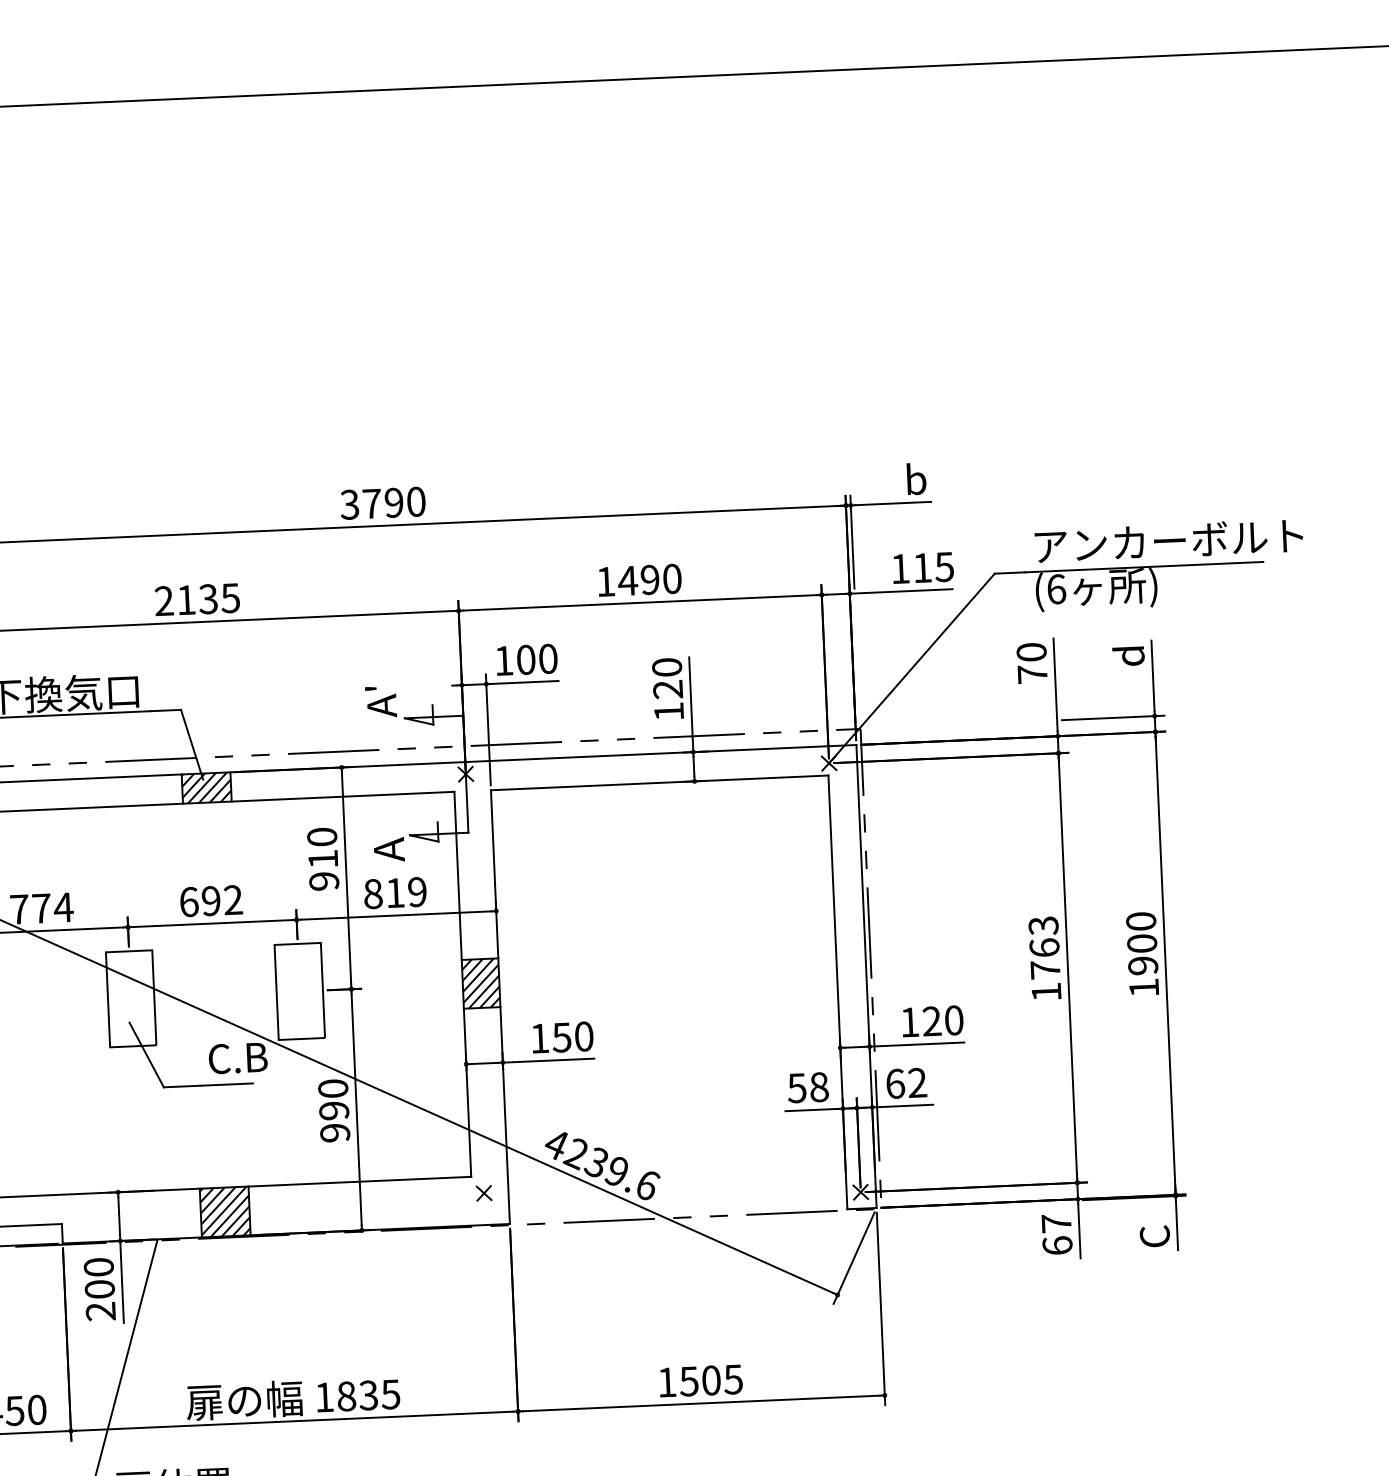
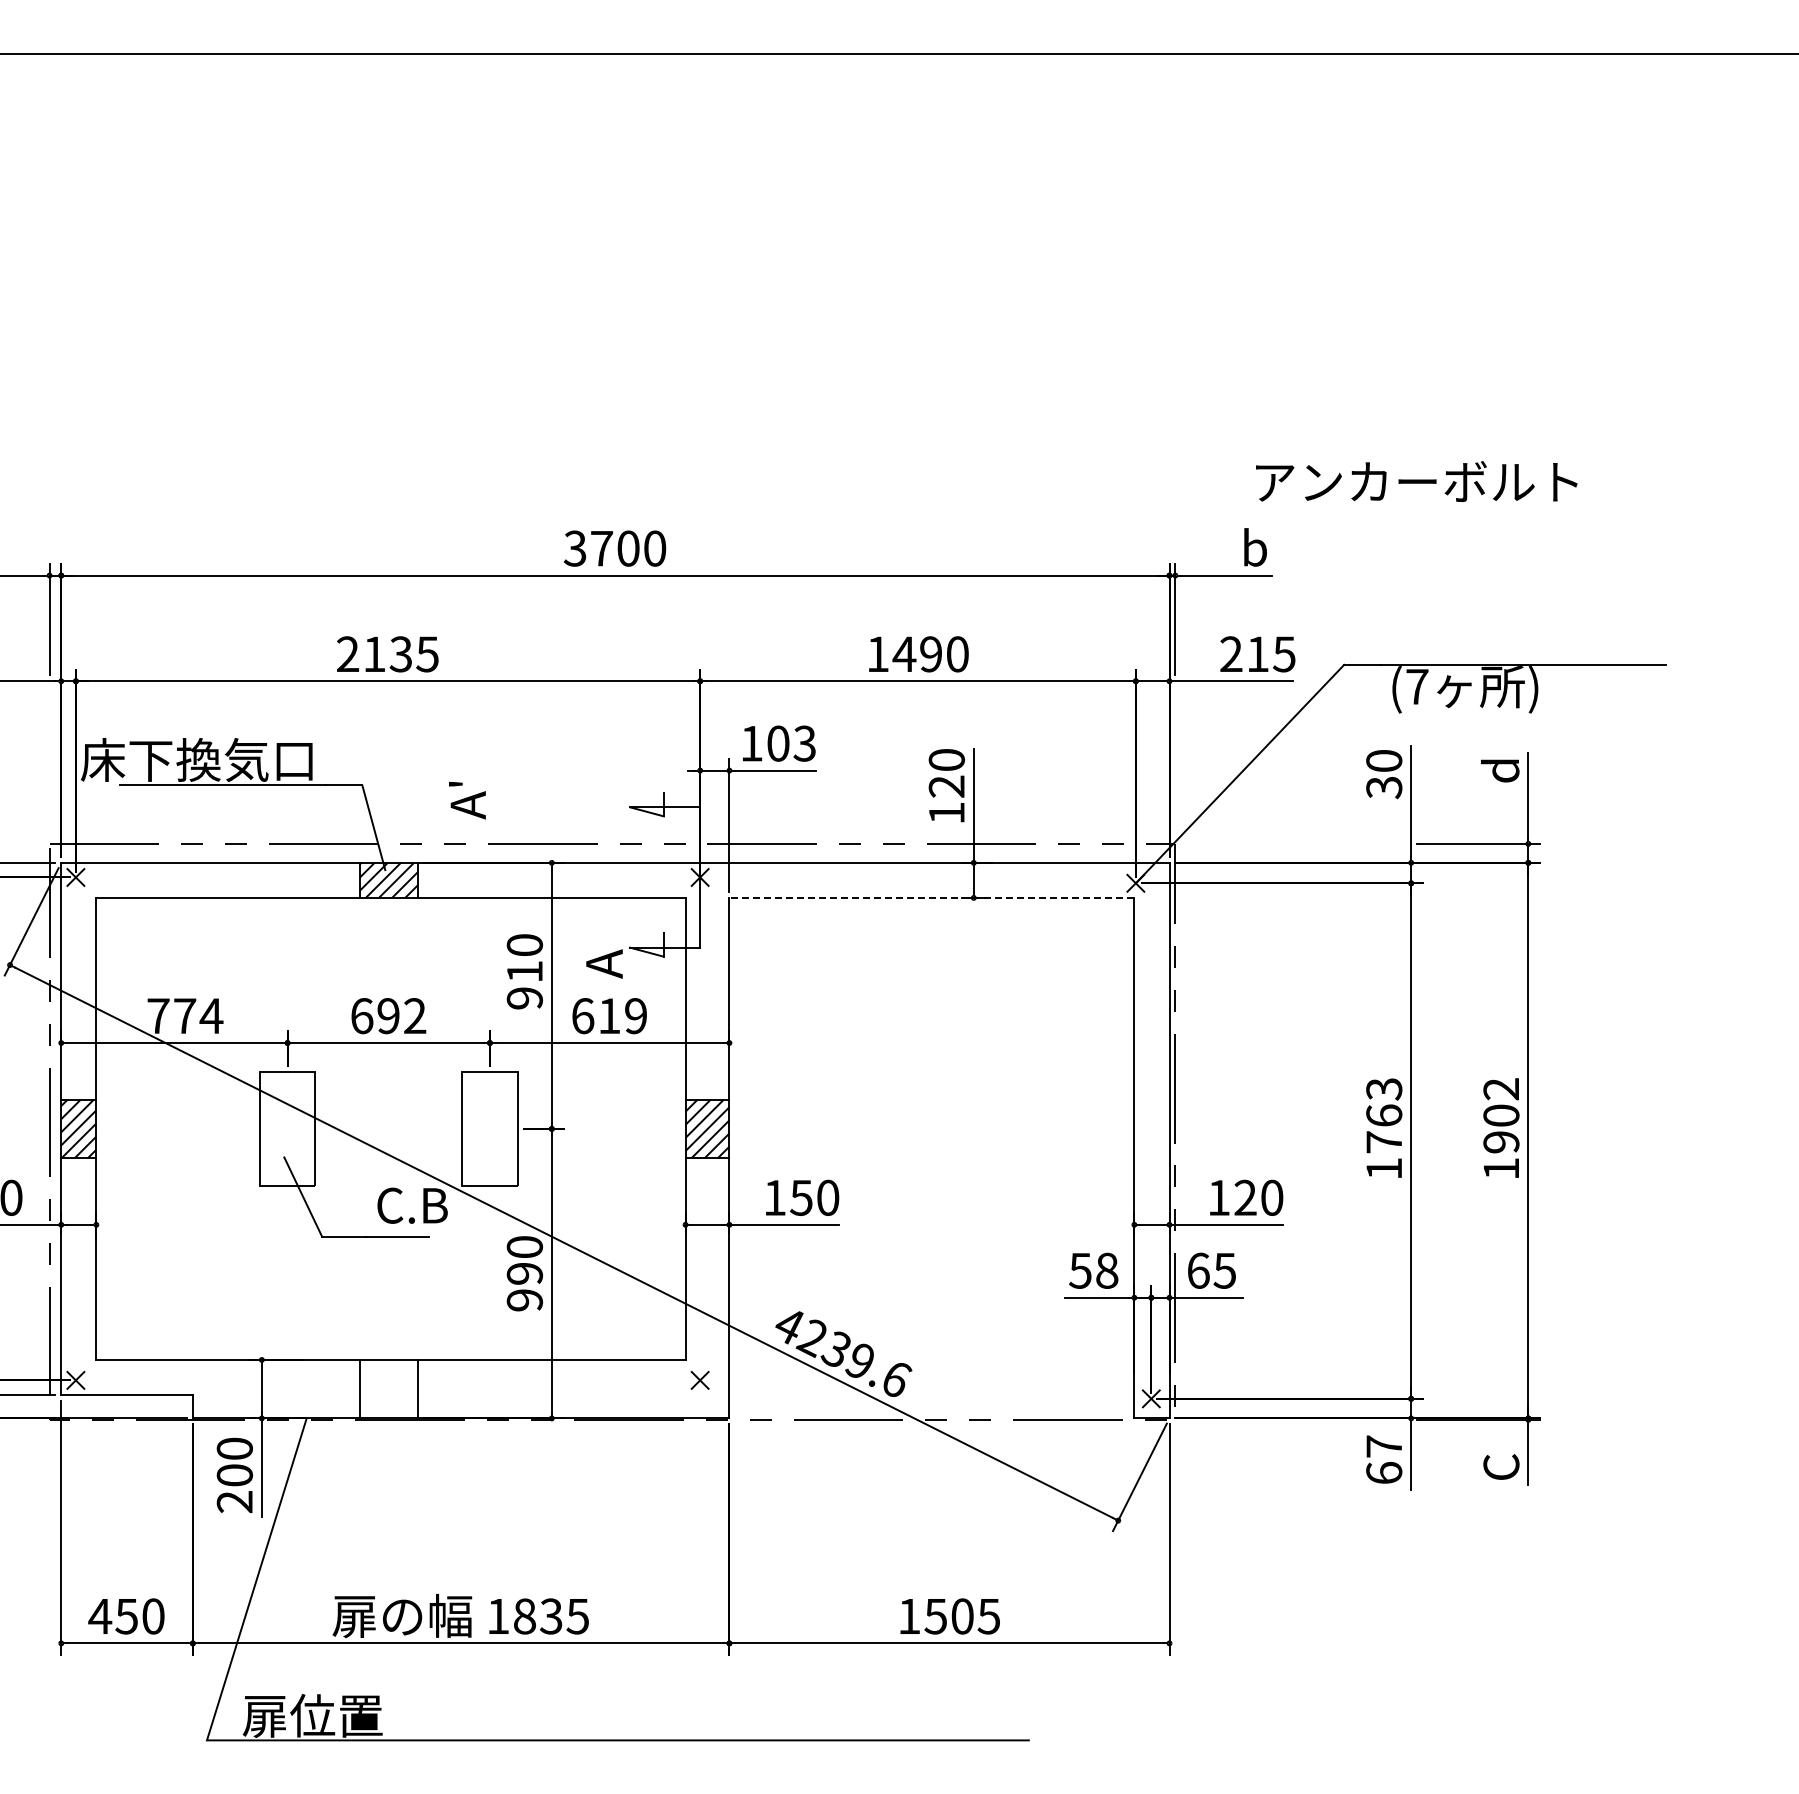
text: (394, 502) -> (628, 548), 3790 -> 3700
text: (1168, 540) -> (1416, 481), moved
text: (900, 568) -> (1231, 653), 115 -> 215
text: (1056, 589) -> (1417, 686), (6 -> (7
text: (547, 658) -> (804, 743), 100 -> 103
text: (1032, 674) -> (1384, 787), 70 -> 30
text: (381, 702) -> (467, 800), moved
line: (659, 782) -> (931, 897), solid -> dashed
text: (373, 894) -> (583, 1016), 819 -> 619
text: (1141, 921) -> (1501, 1089), 1900 -> 1902
text: (917, 1082) -> (1224, 1270), 62 -> 65
hatch: (224, 1211) -> (388, 1388), removed

